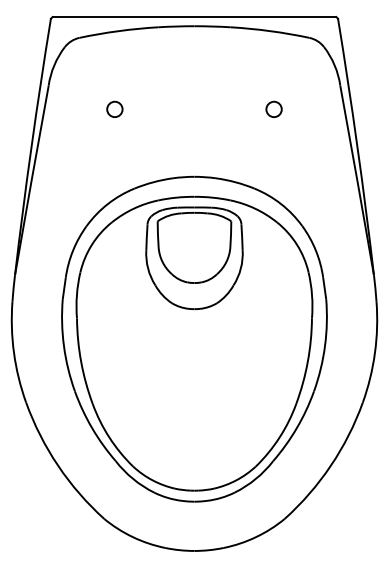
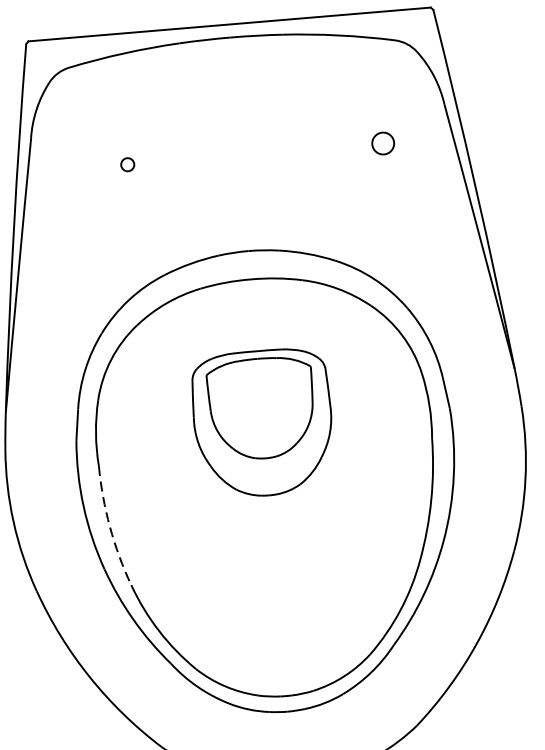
circle: (114, 108) -> (127, 163), size x0.6
circle: (273, 108) -> (382, 142), moved
part: (194, 257) -> (262, 422), moved
arc: (81, 361) -> (110, 526), solid -> dashed

